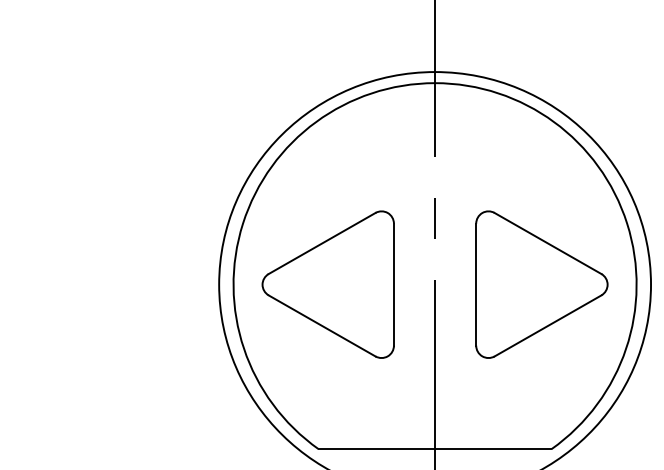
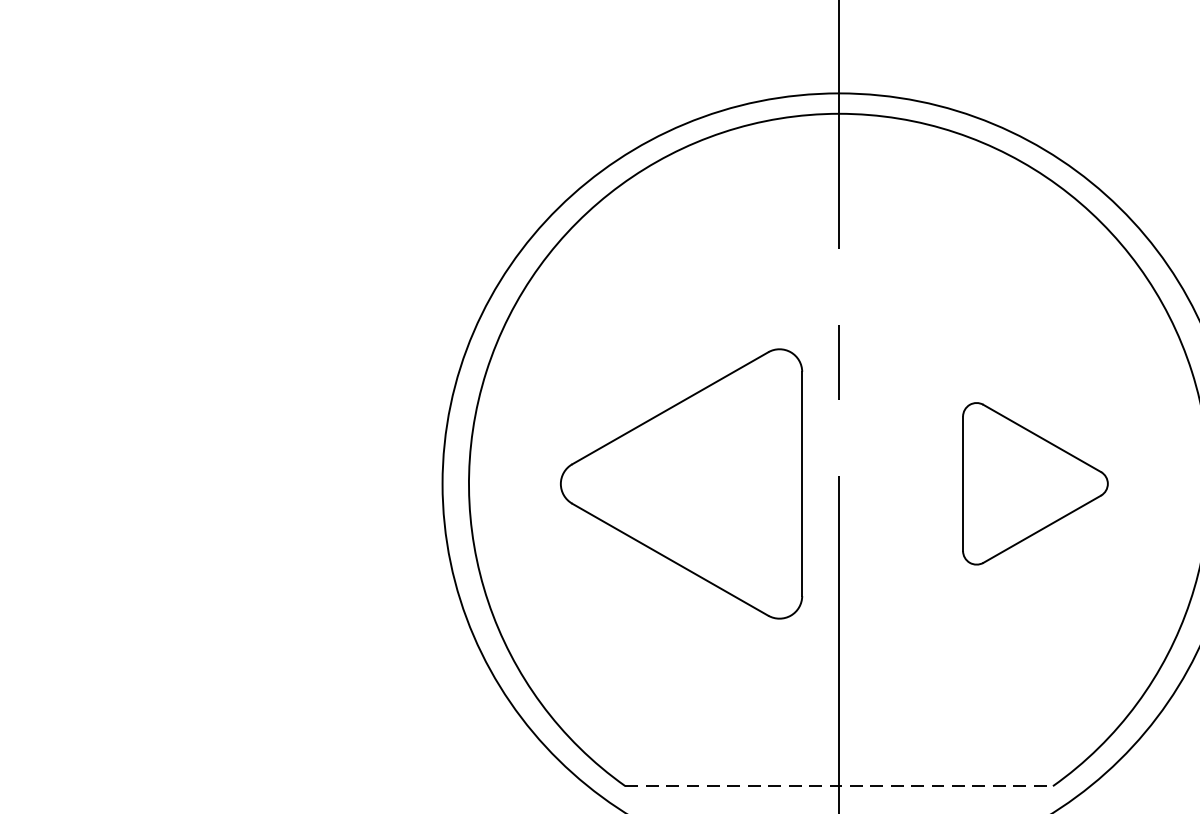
part: (327, 284) -> (680, 483), moved
part: (541, 284) -> (1034, 483), size x0.6
line: (435, 449) -> (839, 786), solid -> dashed

